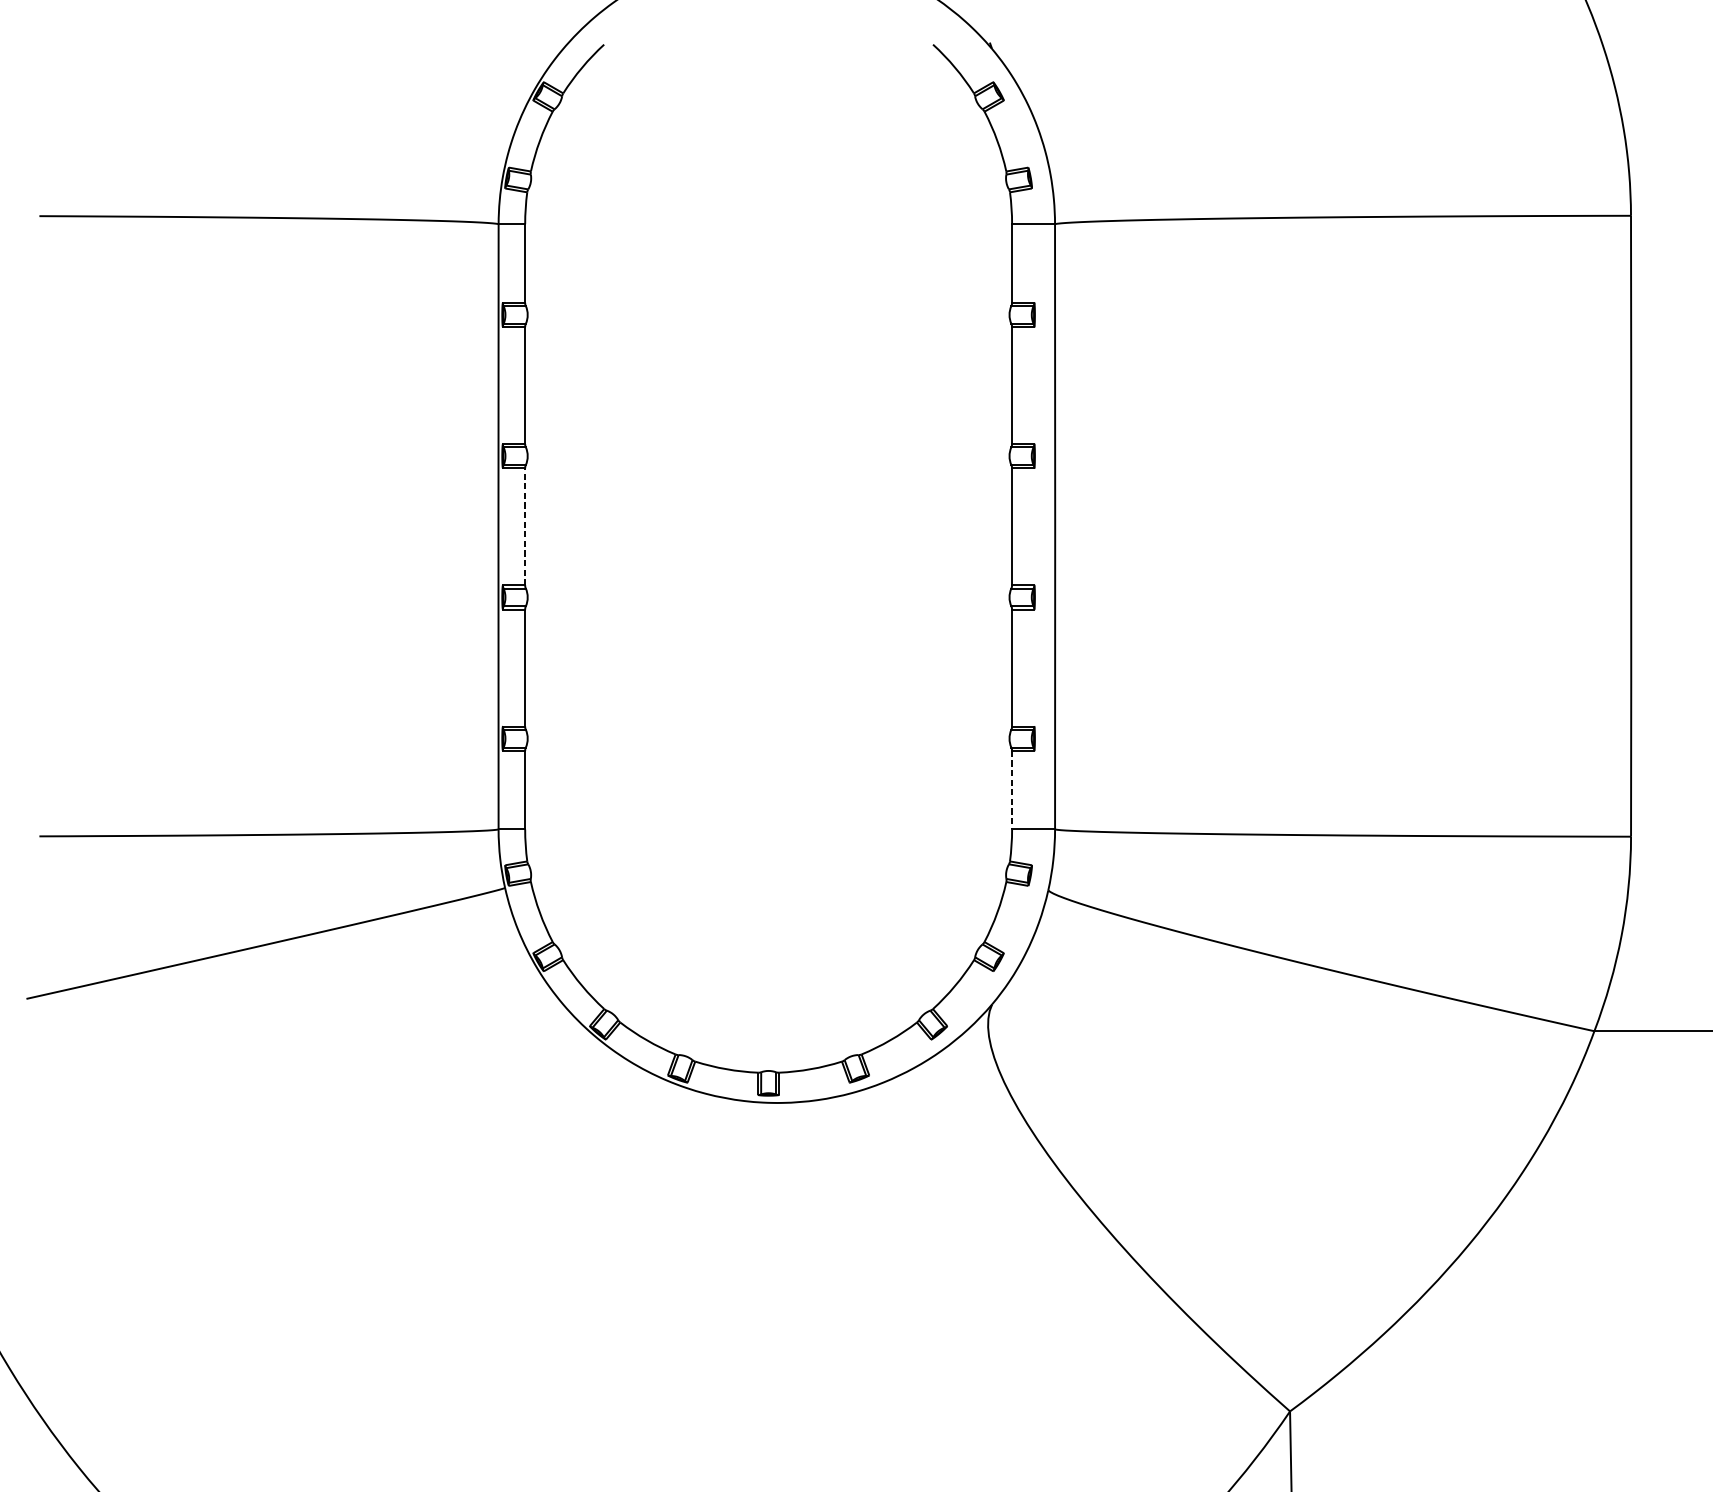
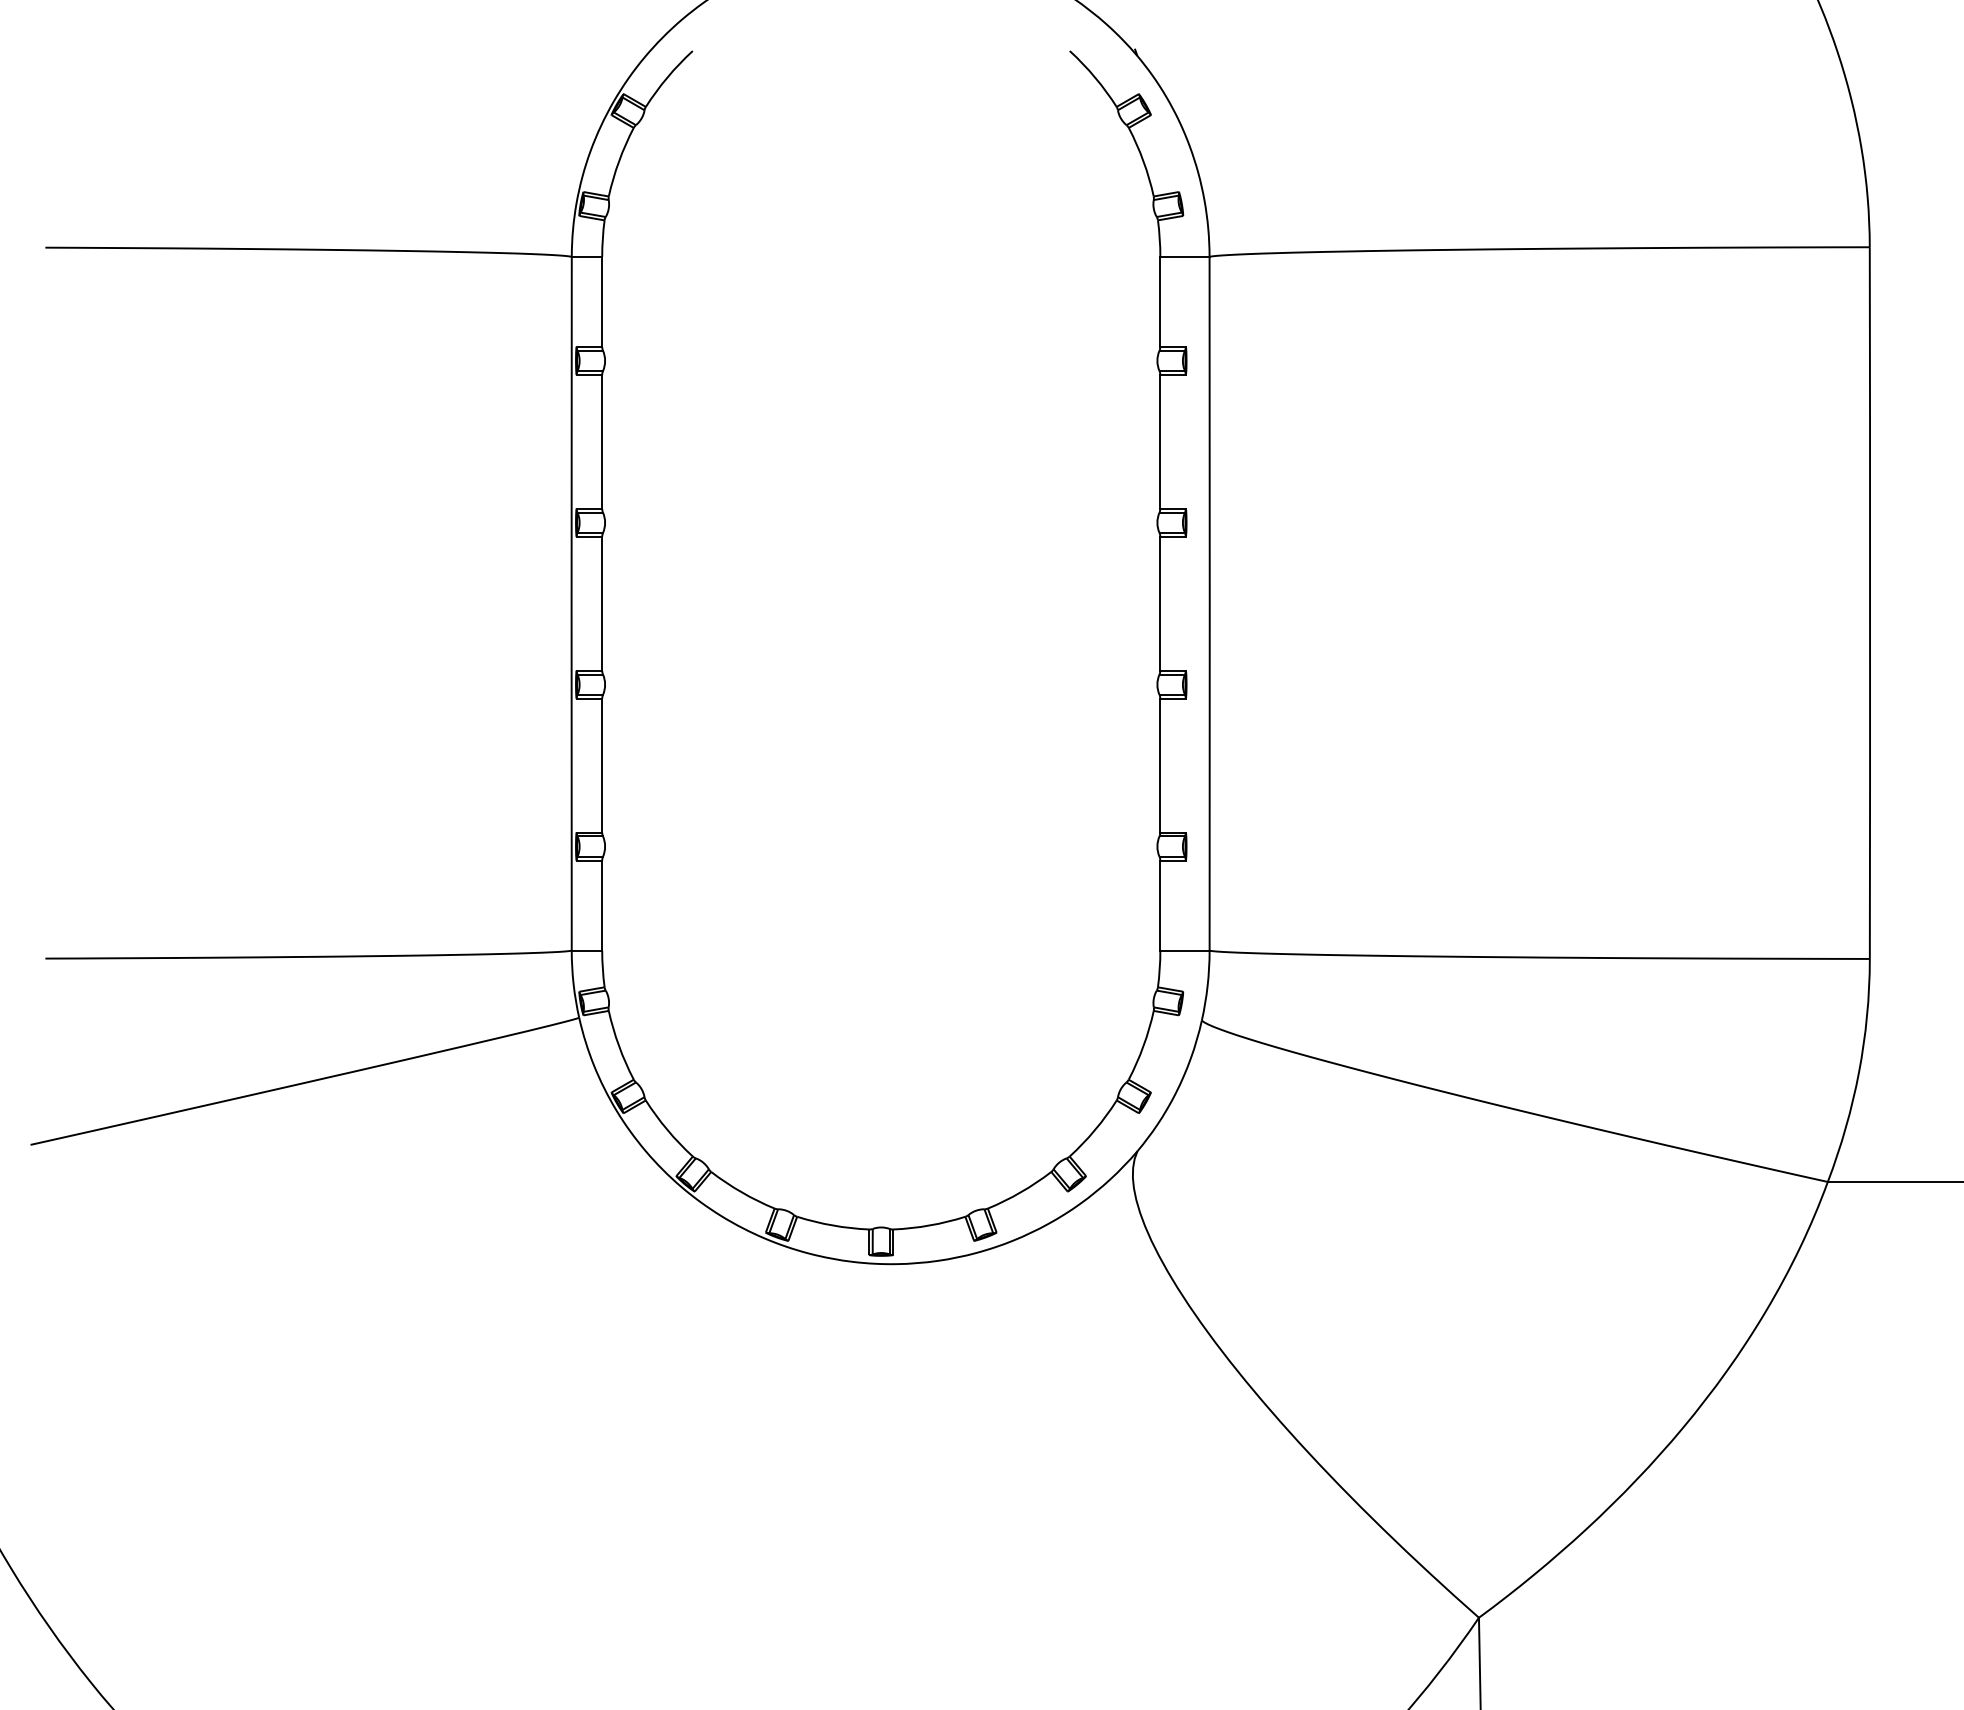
line: (525, 526) -> (602, 603), dashed -> solid
line: (1012, 790) -> (1160, 906), dashed -> solid

